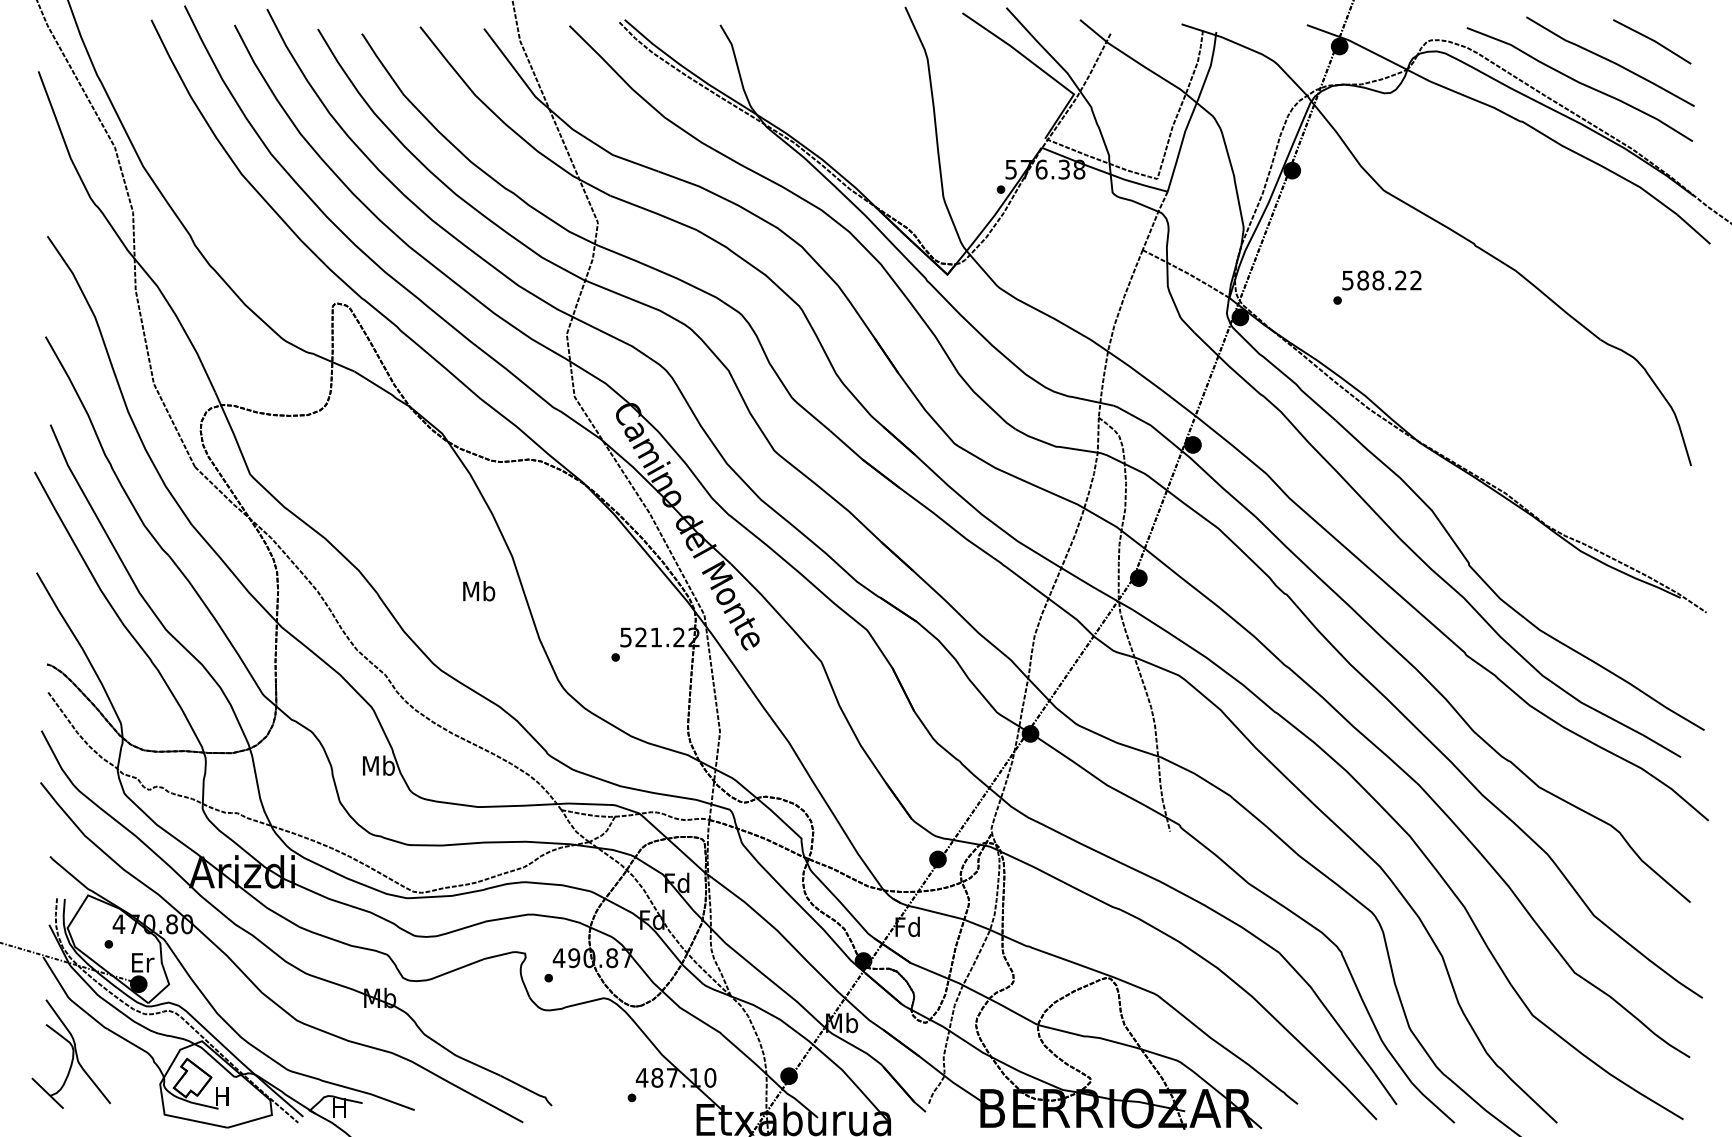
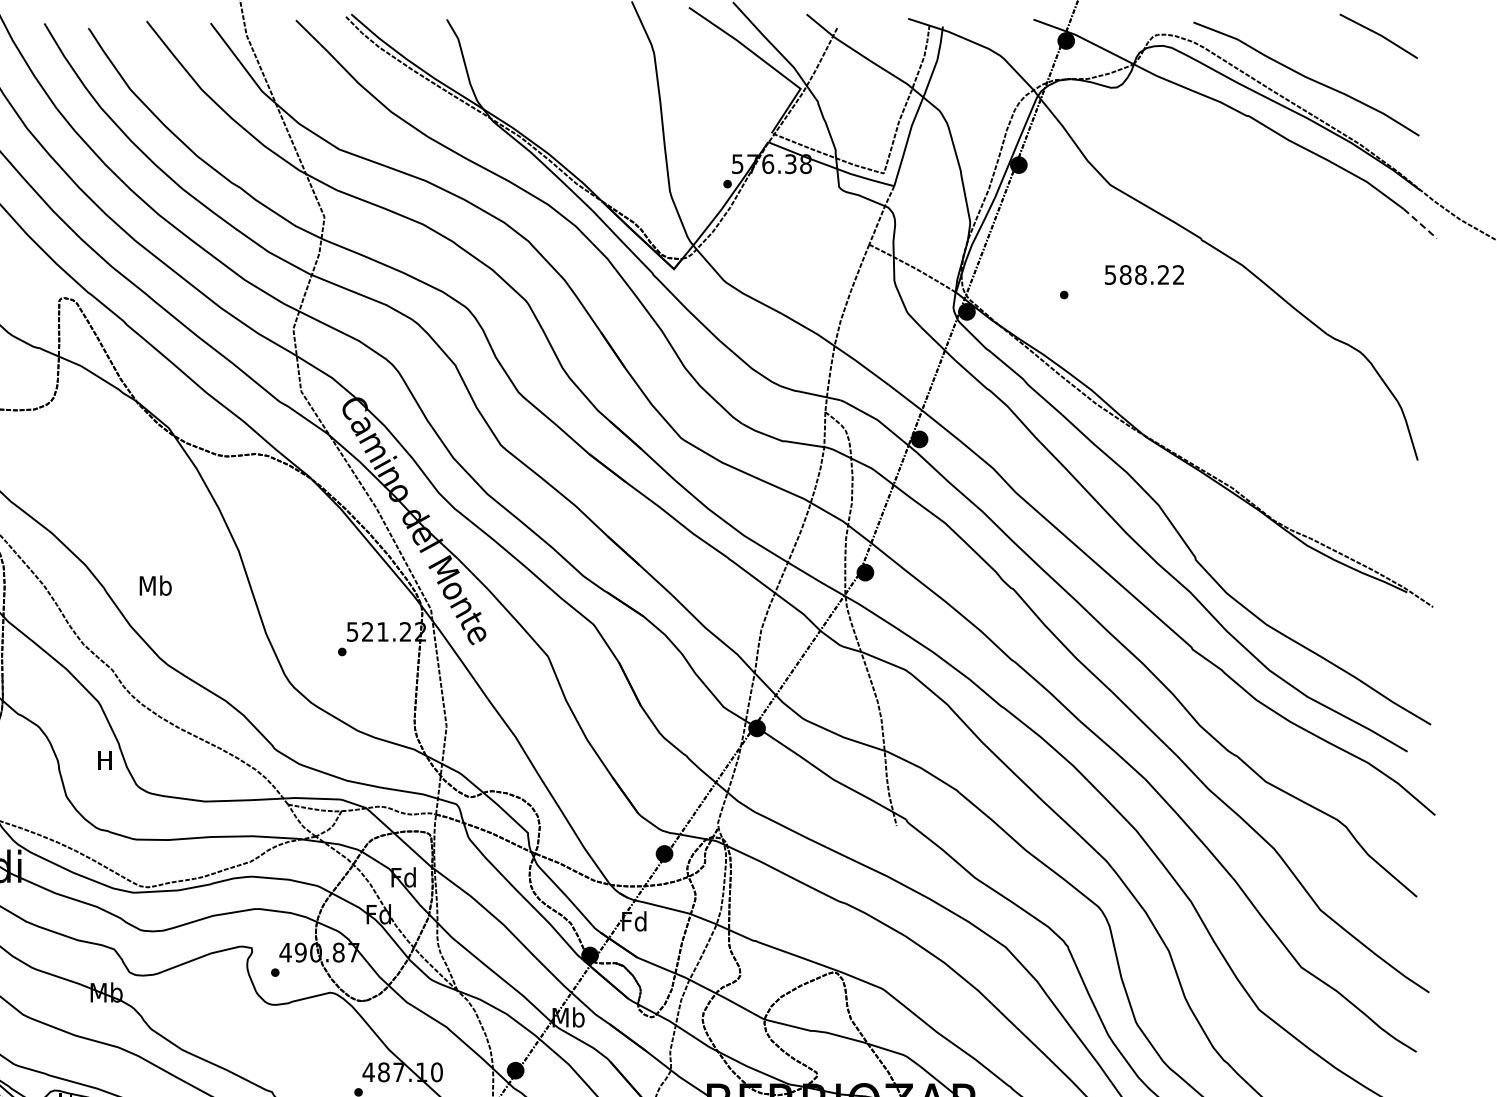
curve: (1610, 61) -> (1337, 55), removed
line: (1694, 229) -> (1421, 223), solid -> dashed
text: (1381, 280) -> (1144, 274), moved
text: (479, 591) -> (156, 585), moved
text: (378, 765) -> (105, 759), Mb -> H

